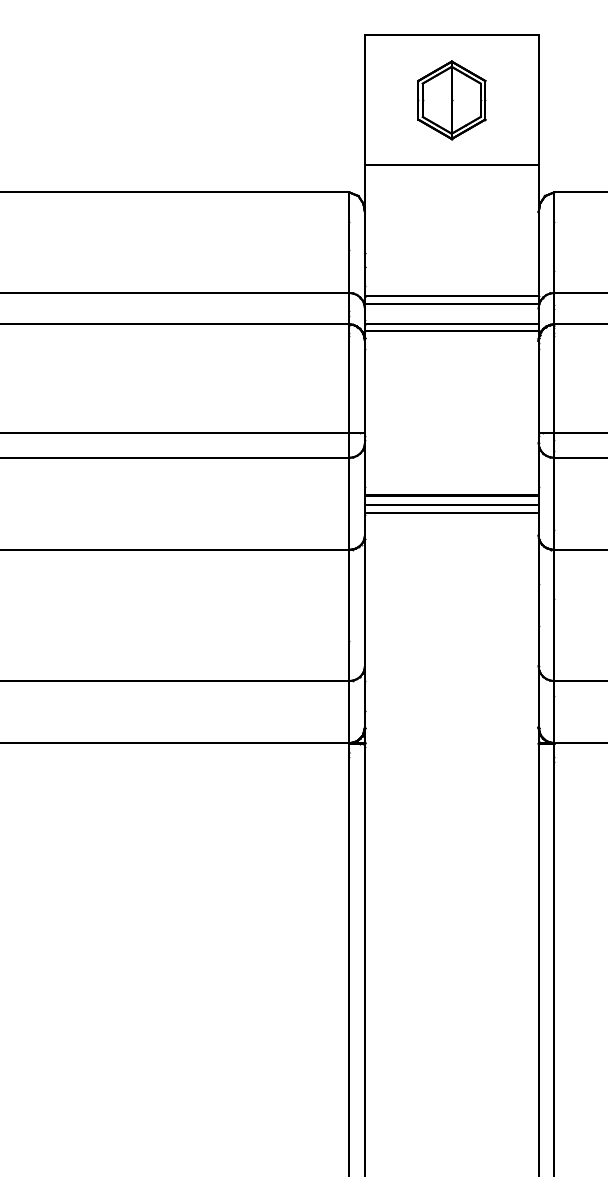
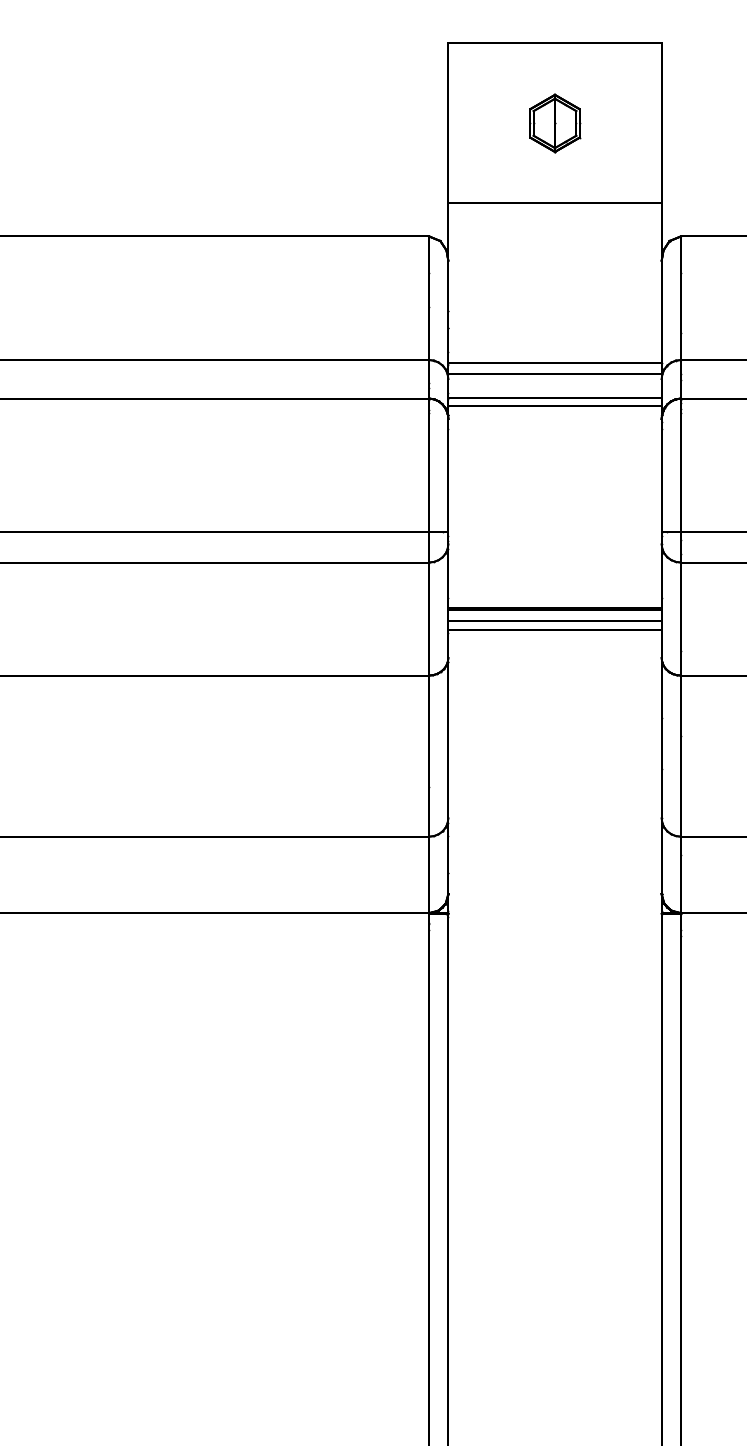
part: (451, 100) -> (554, 123), size x0.6

